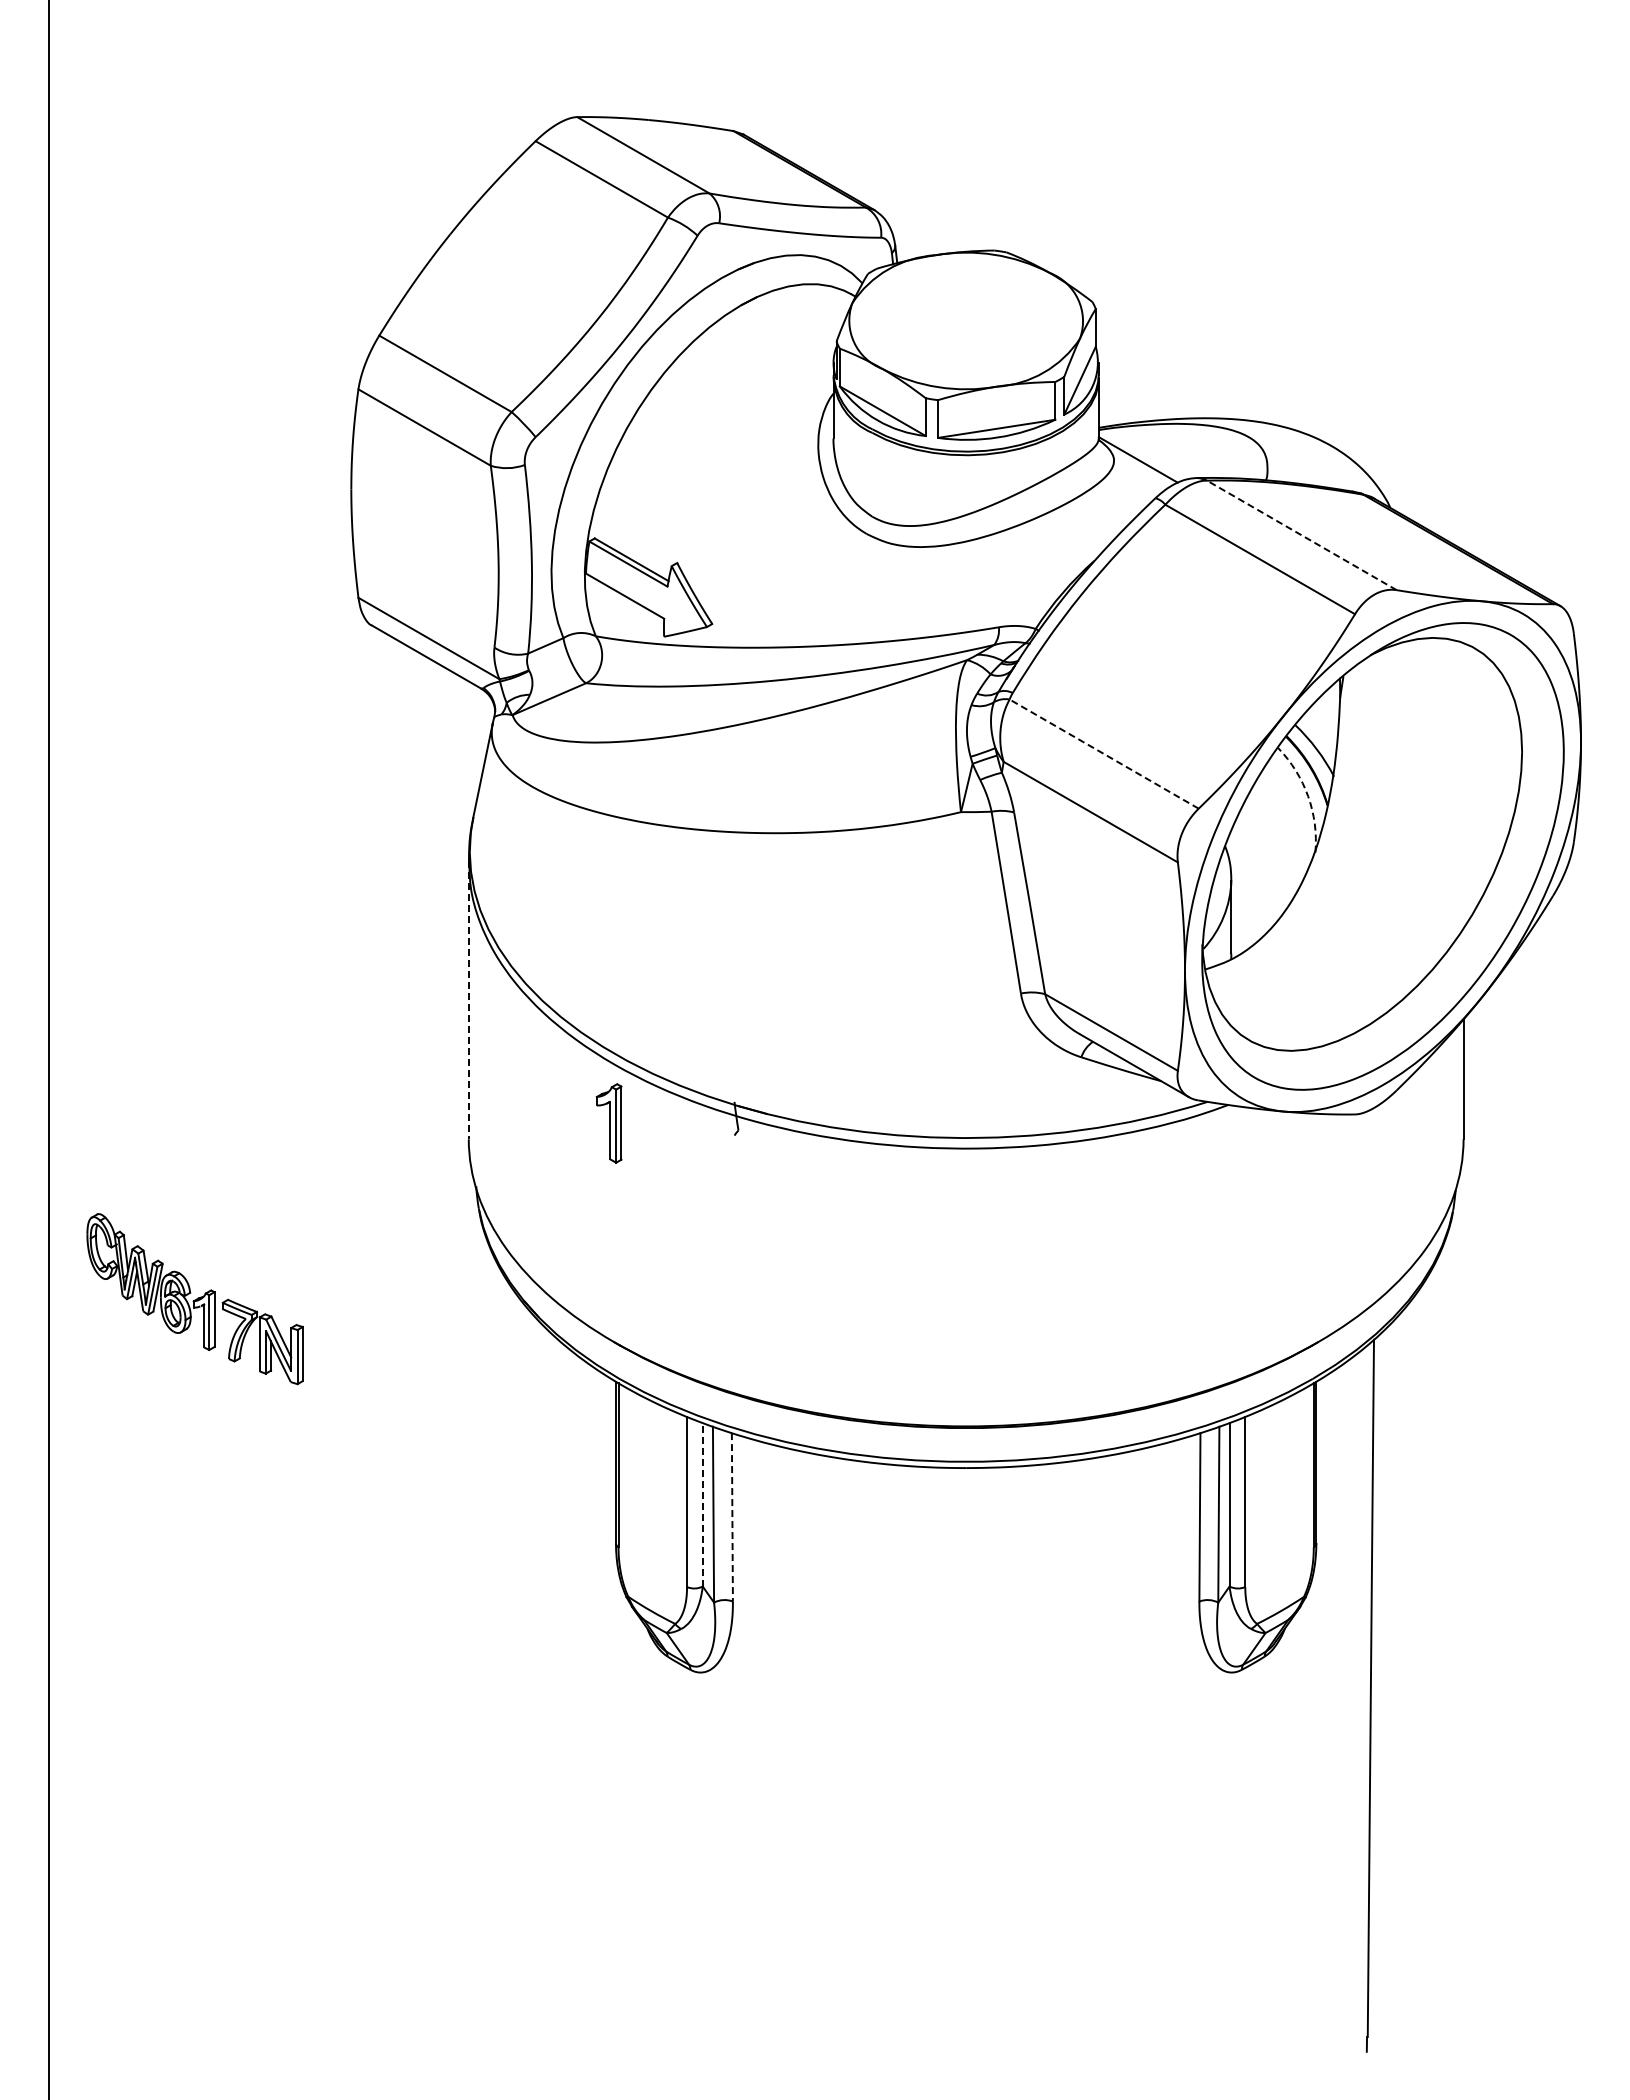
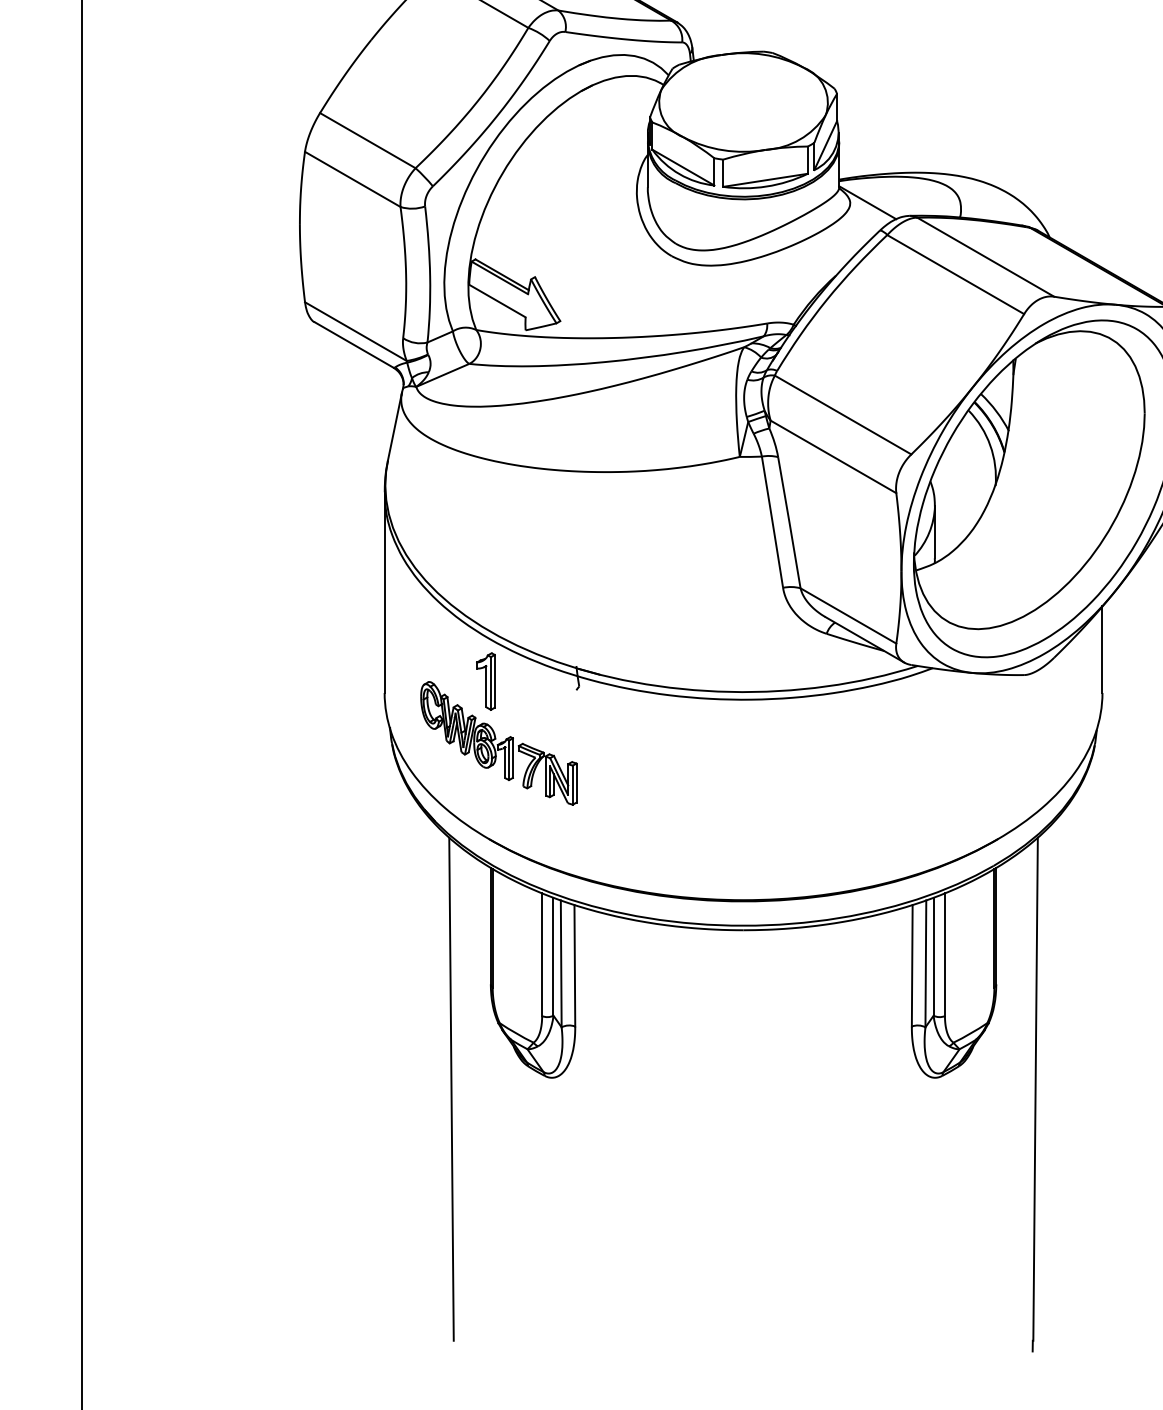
line: (1301, 535) -> (985, 257), dashed -> solid
line: (1103, 753) -> (842, 414), dashed -> solid
arc: (1308, 796) -> (990, 445), dashed -> solid
line: (468, 1000) -> (384, 592), dashed -> solid
part: (194, 1299) -> (498, 743), moved
line: (702, 1504) -> (553, 956), dashed -> solid
line: (732, 1517) -> (574, 965), dashed -> solid
line: (561, 1688) -> (451, 1089), added

